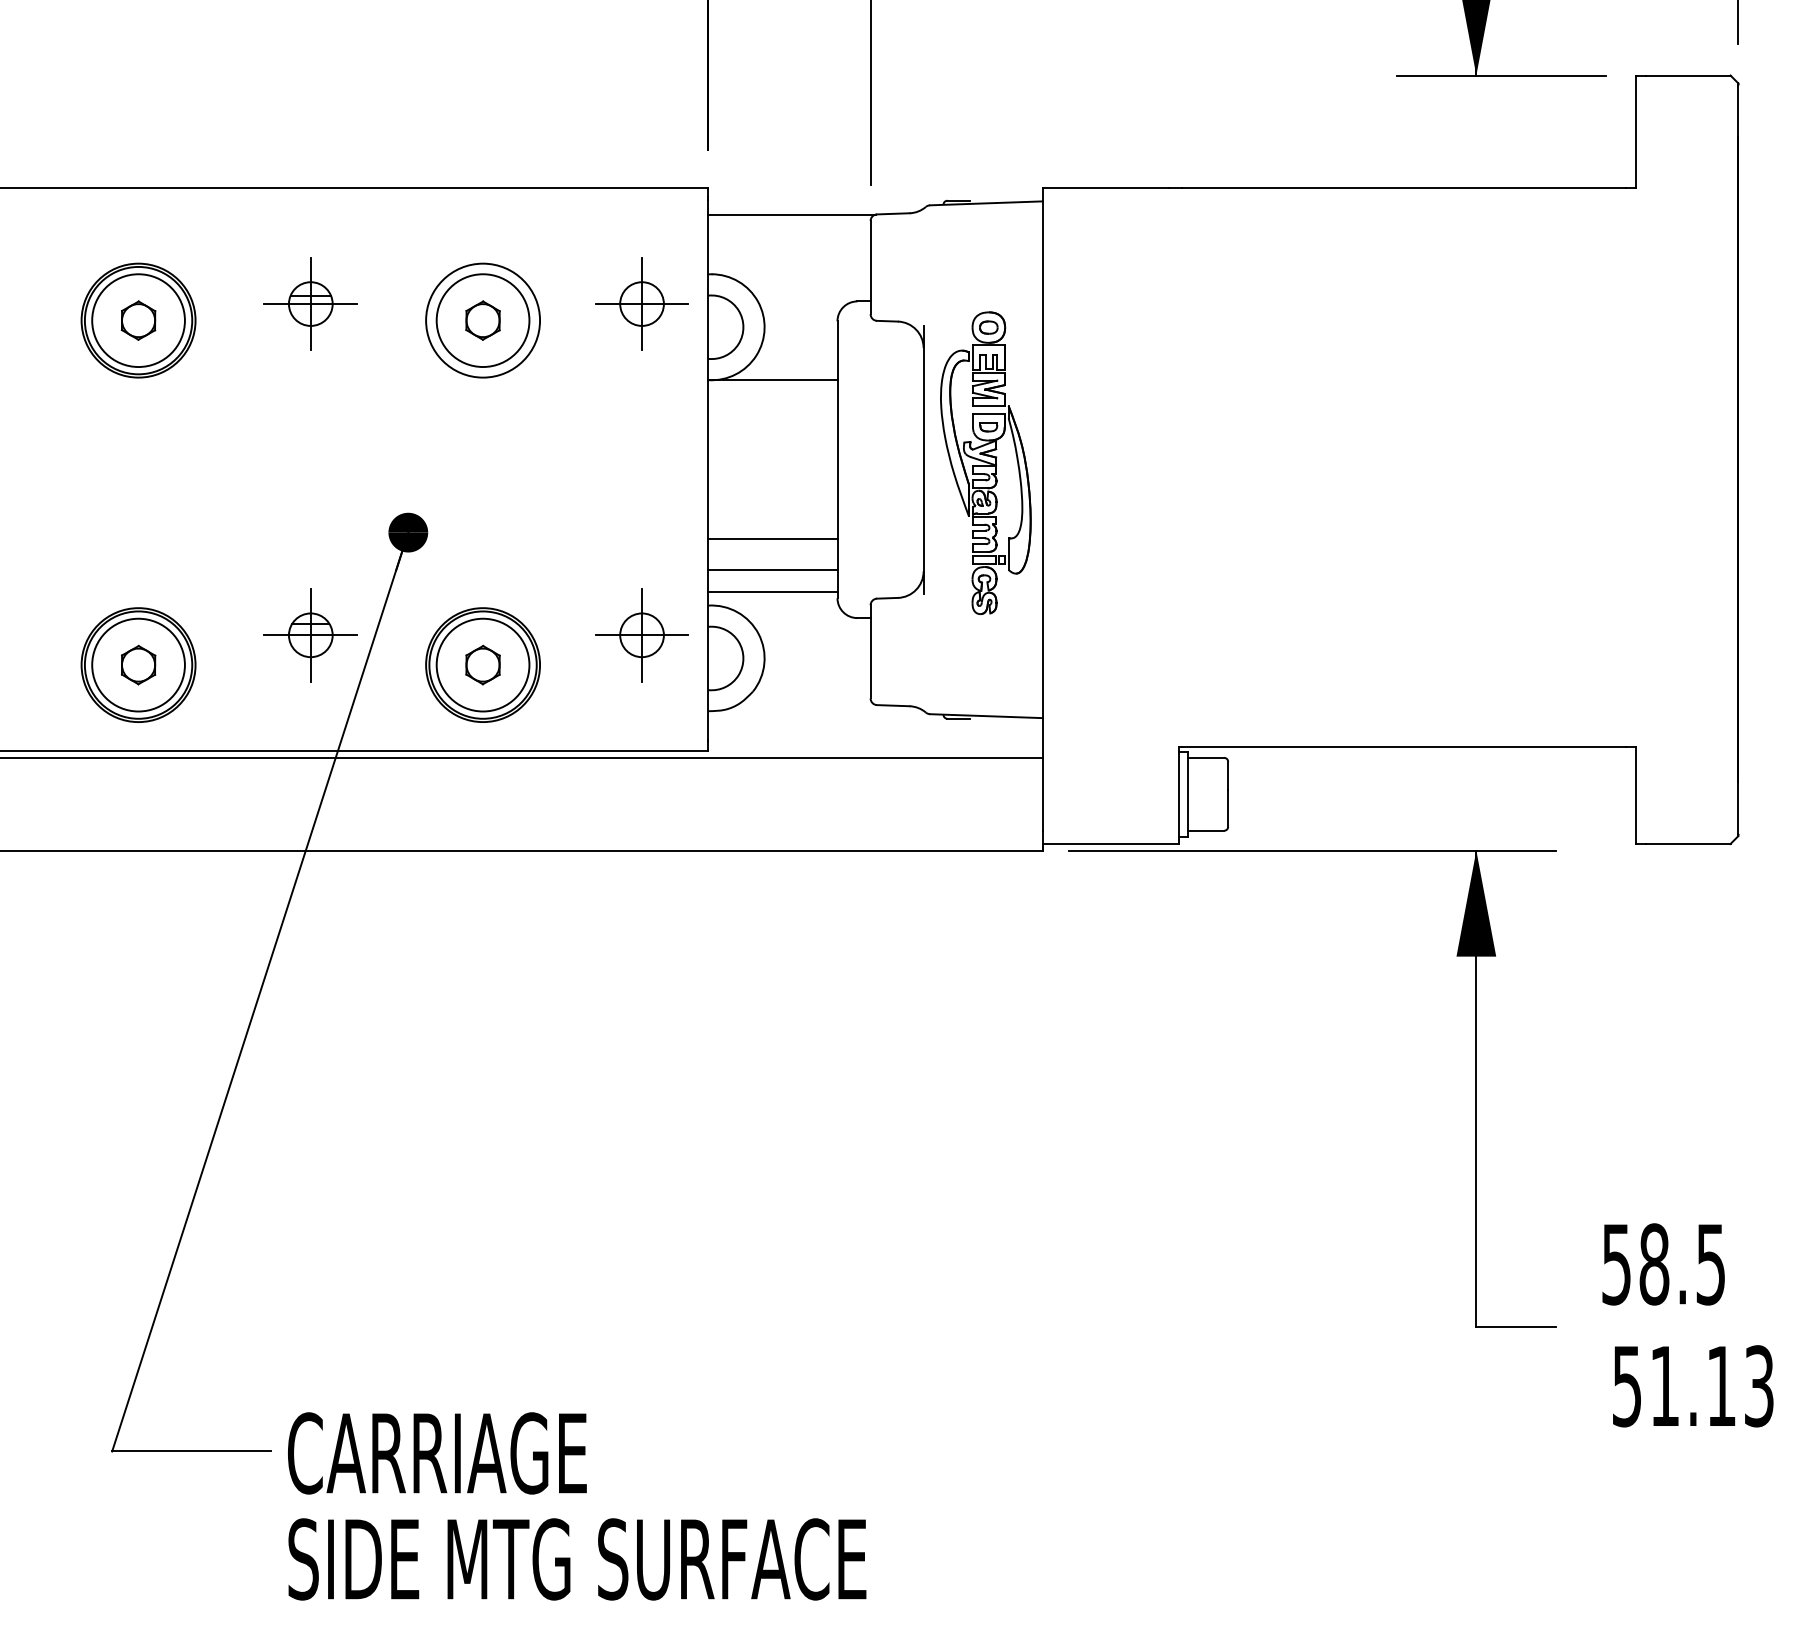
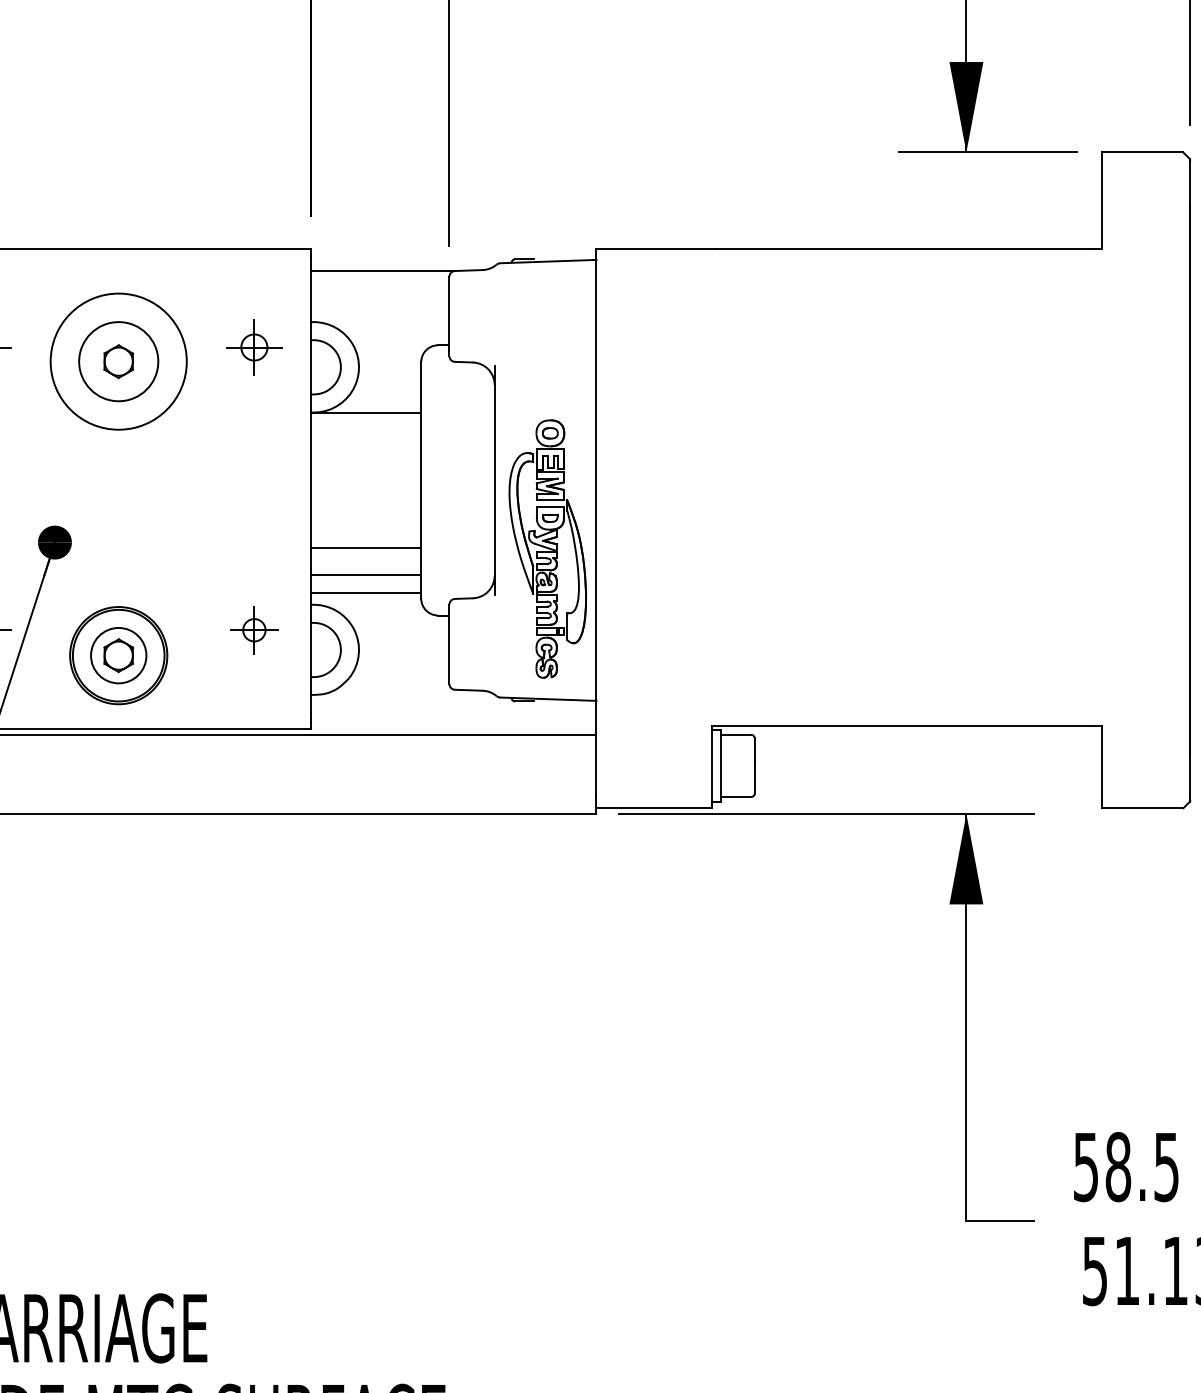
part: (641, 303) -> (253, 347), size x0.7
circle: (483, 320) -> (119, 361), size x1.4
part: (985, 463) -> (547, 549), moved
part: (641, 635) -> (253, 630), size x0.6
circle: (482, 664) -> (118, 655), size x0.7

